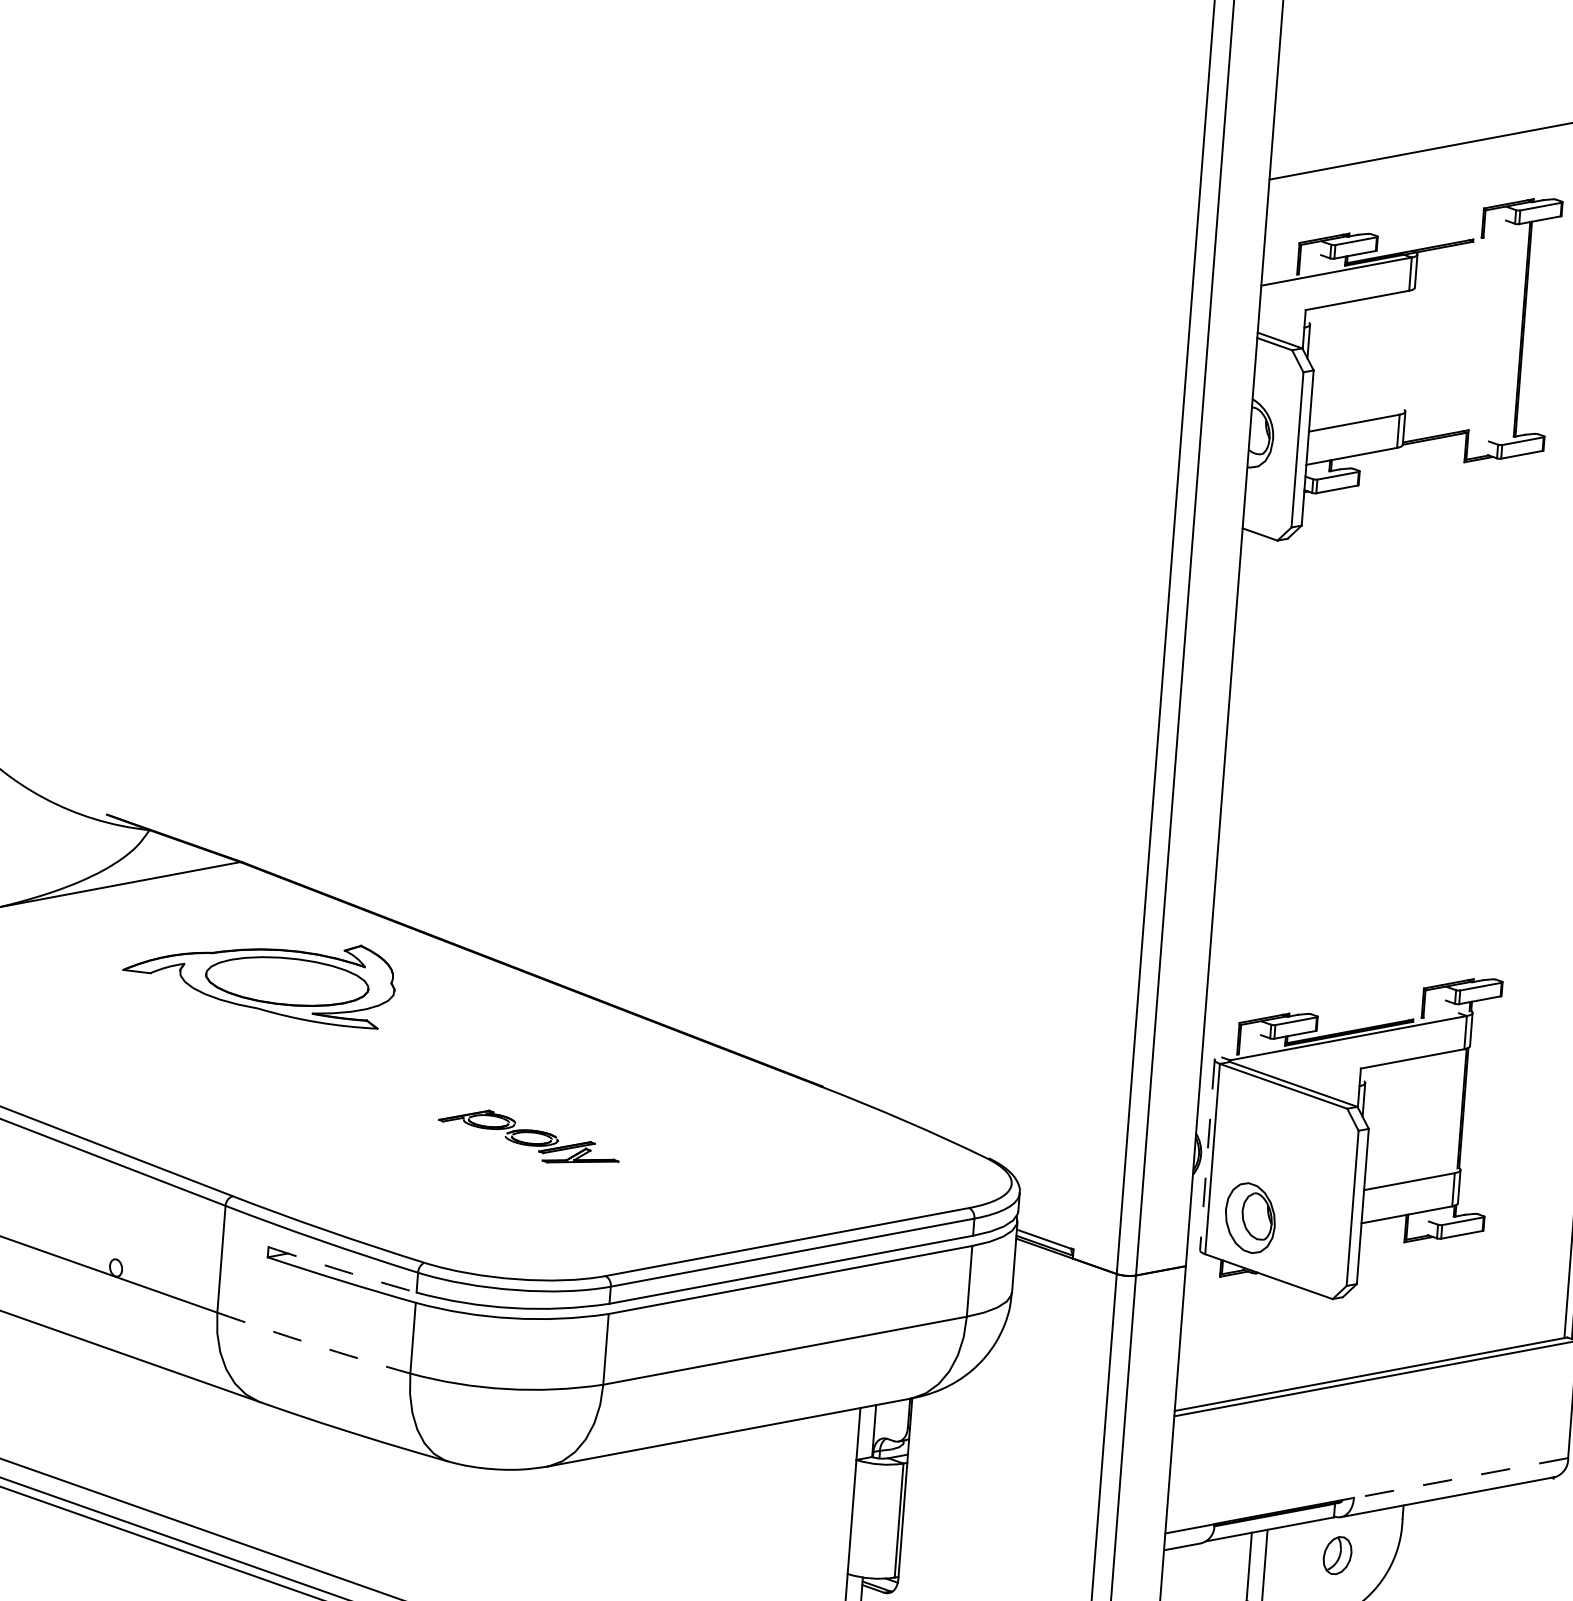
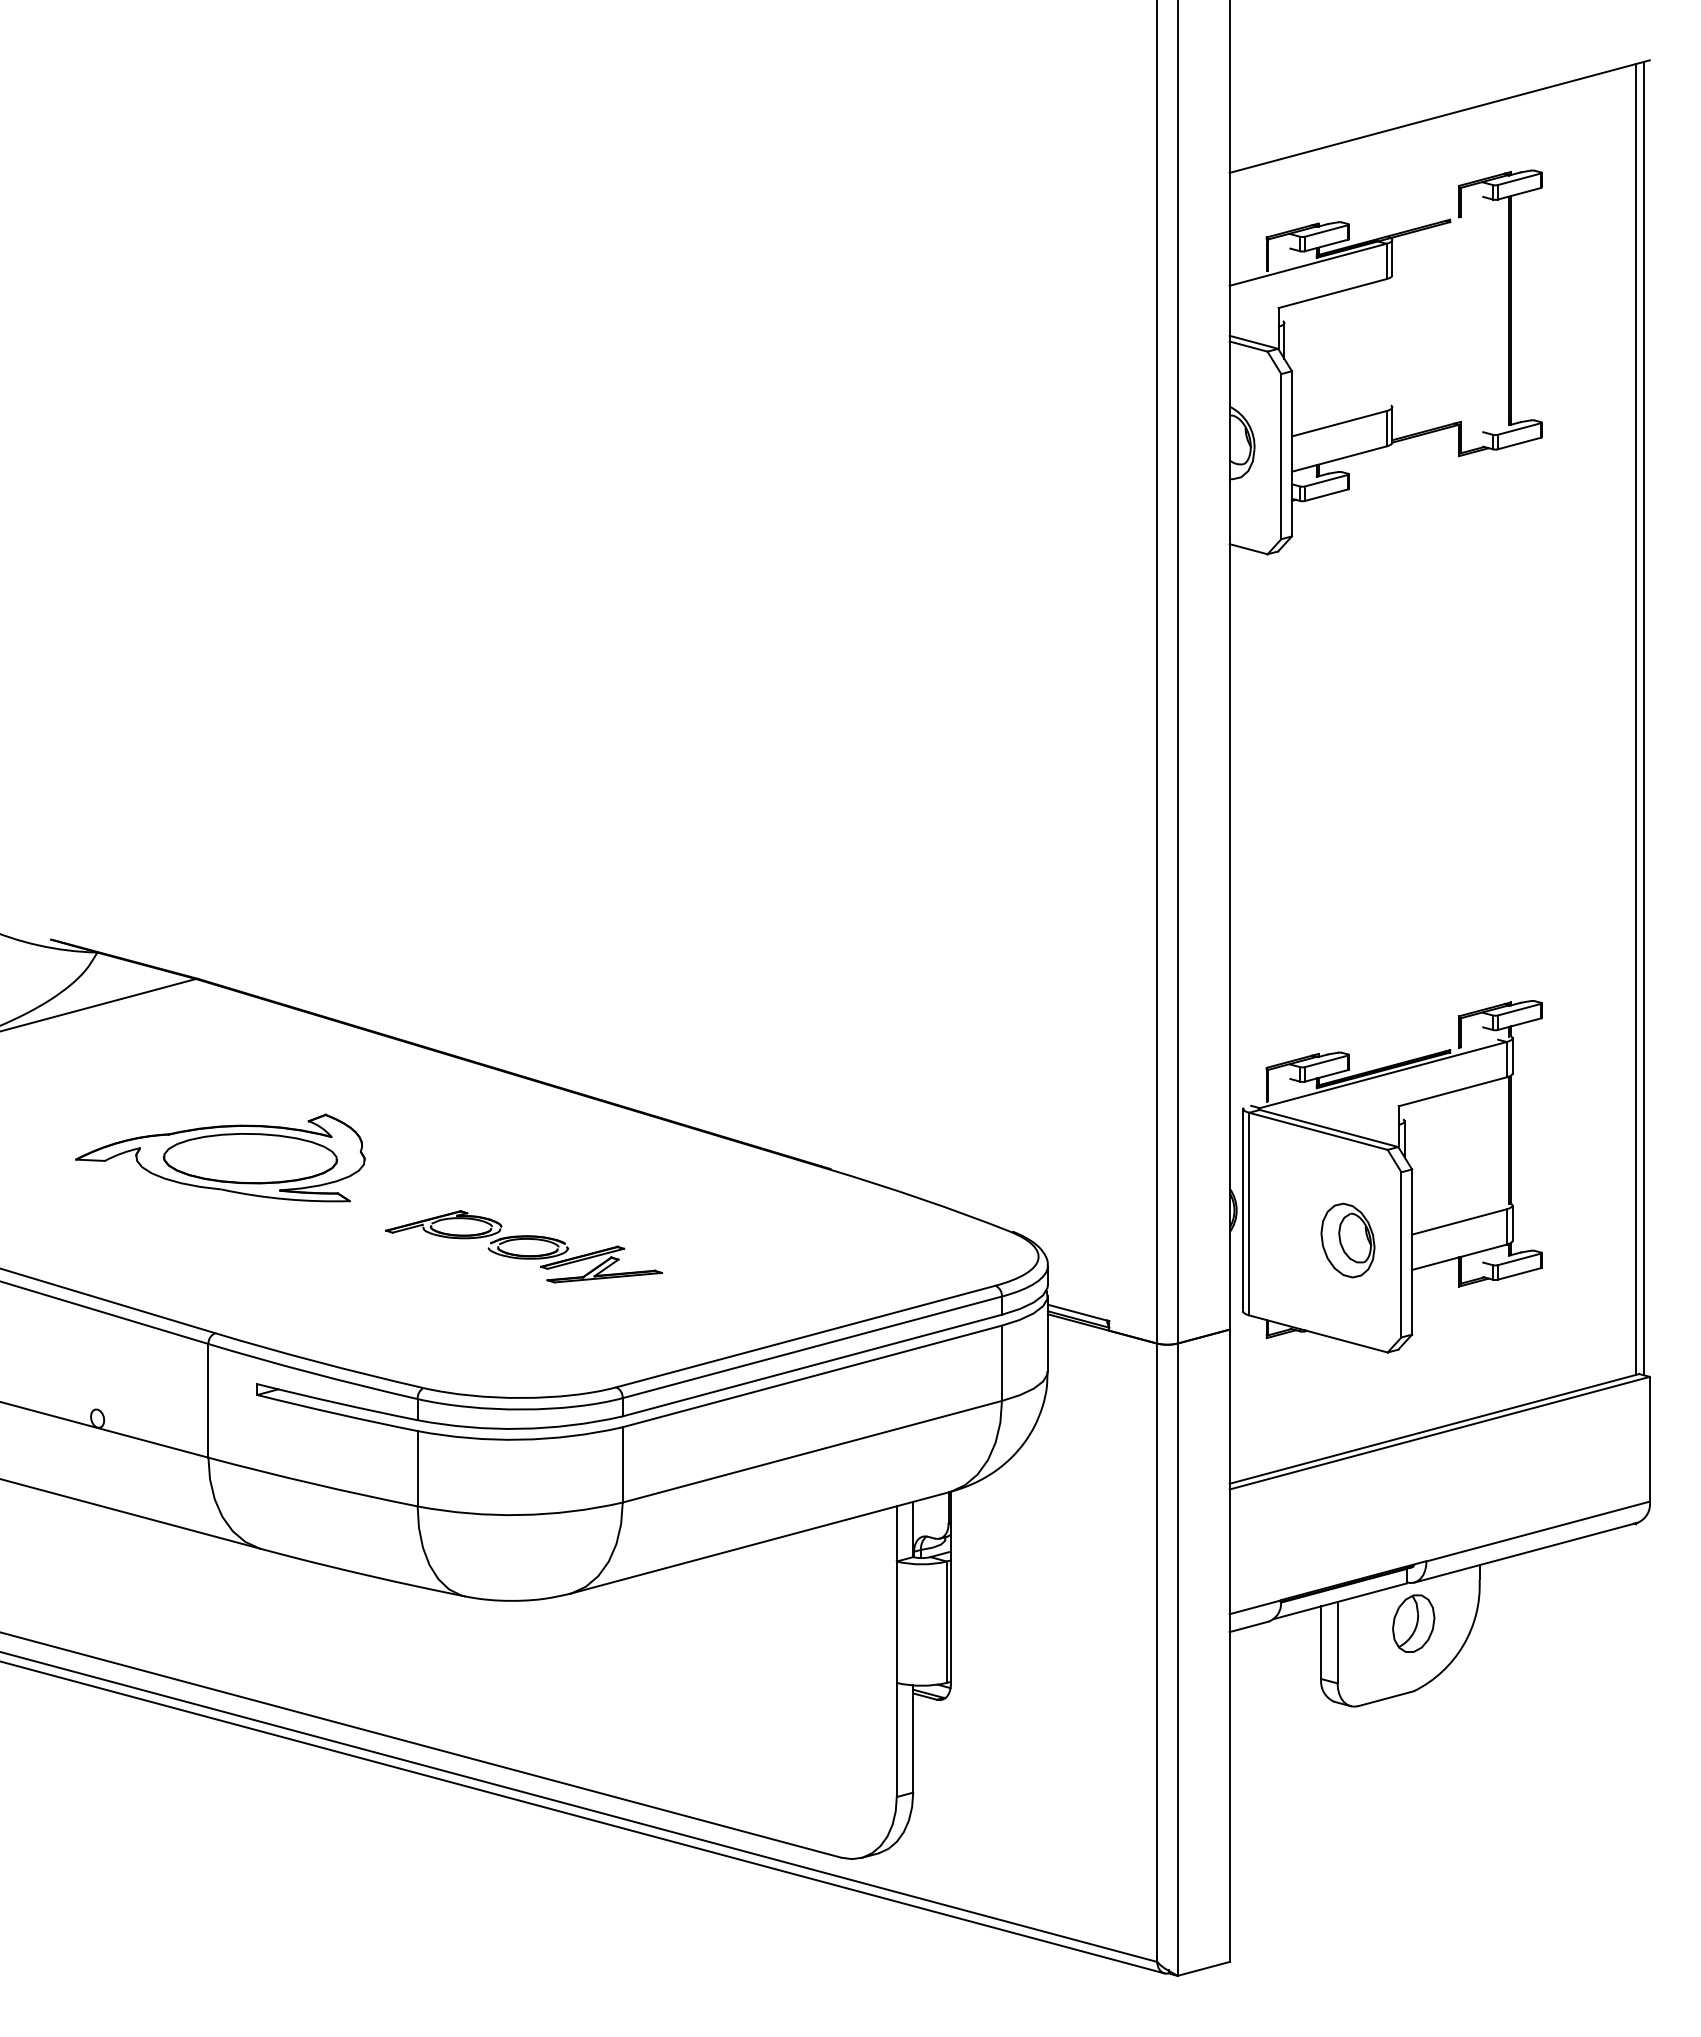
part: (259, 978) -> (220, 1157), moved
part: (528, 1137) -> (523, 1246), size x1.43
line: (1207, 1155) -> (1243, 1210), dashed -> solid
part: (1249, 1218) -> (1347, 1240), moved
arc: (342, 1271) -> (337, 1403), dashed -> solid
arc: (313, 1344) -> (312, 1483), dashed -> solid
line: (1461, 1478) -> (1538, 1531), dashed -> solid
part: (1337, 1555) -> (1413, 1623), size x1.43

